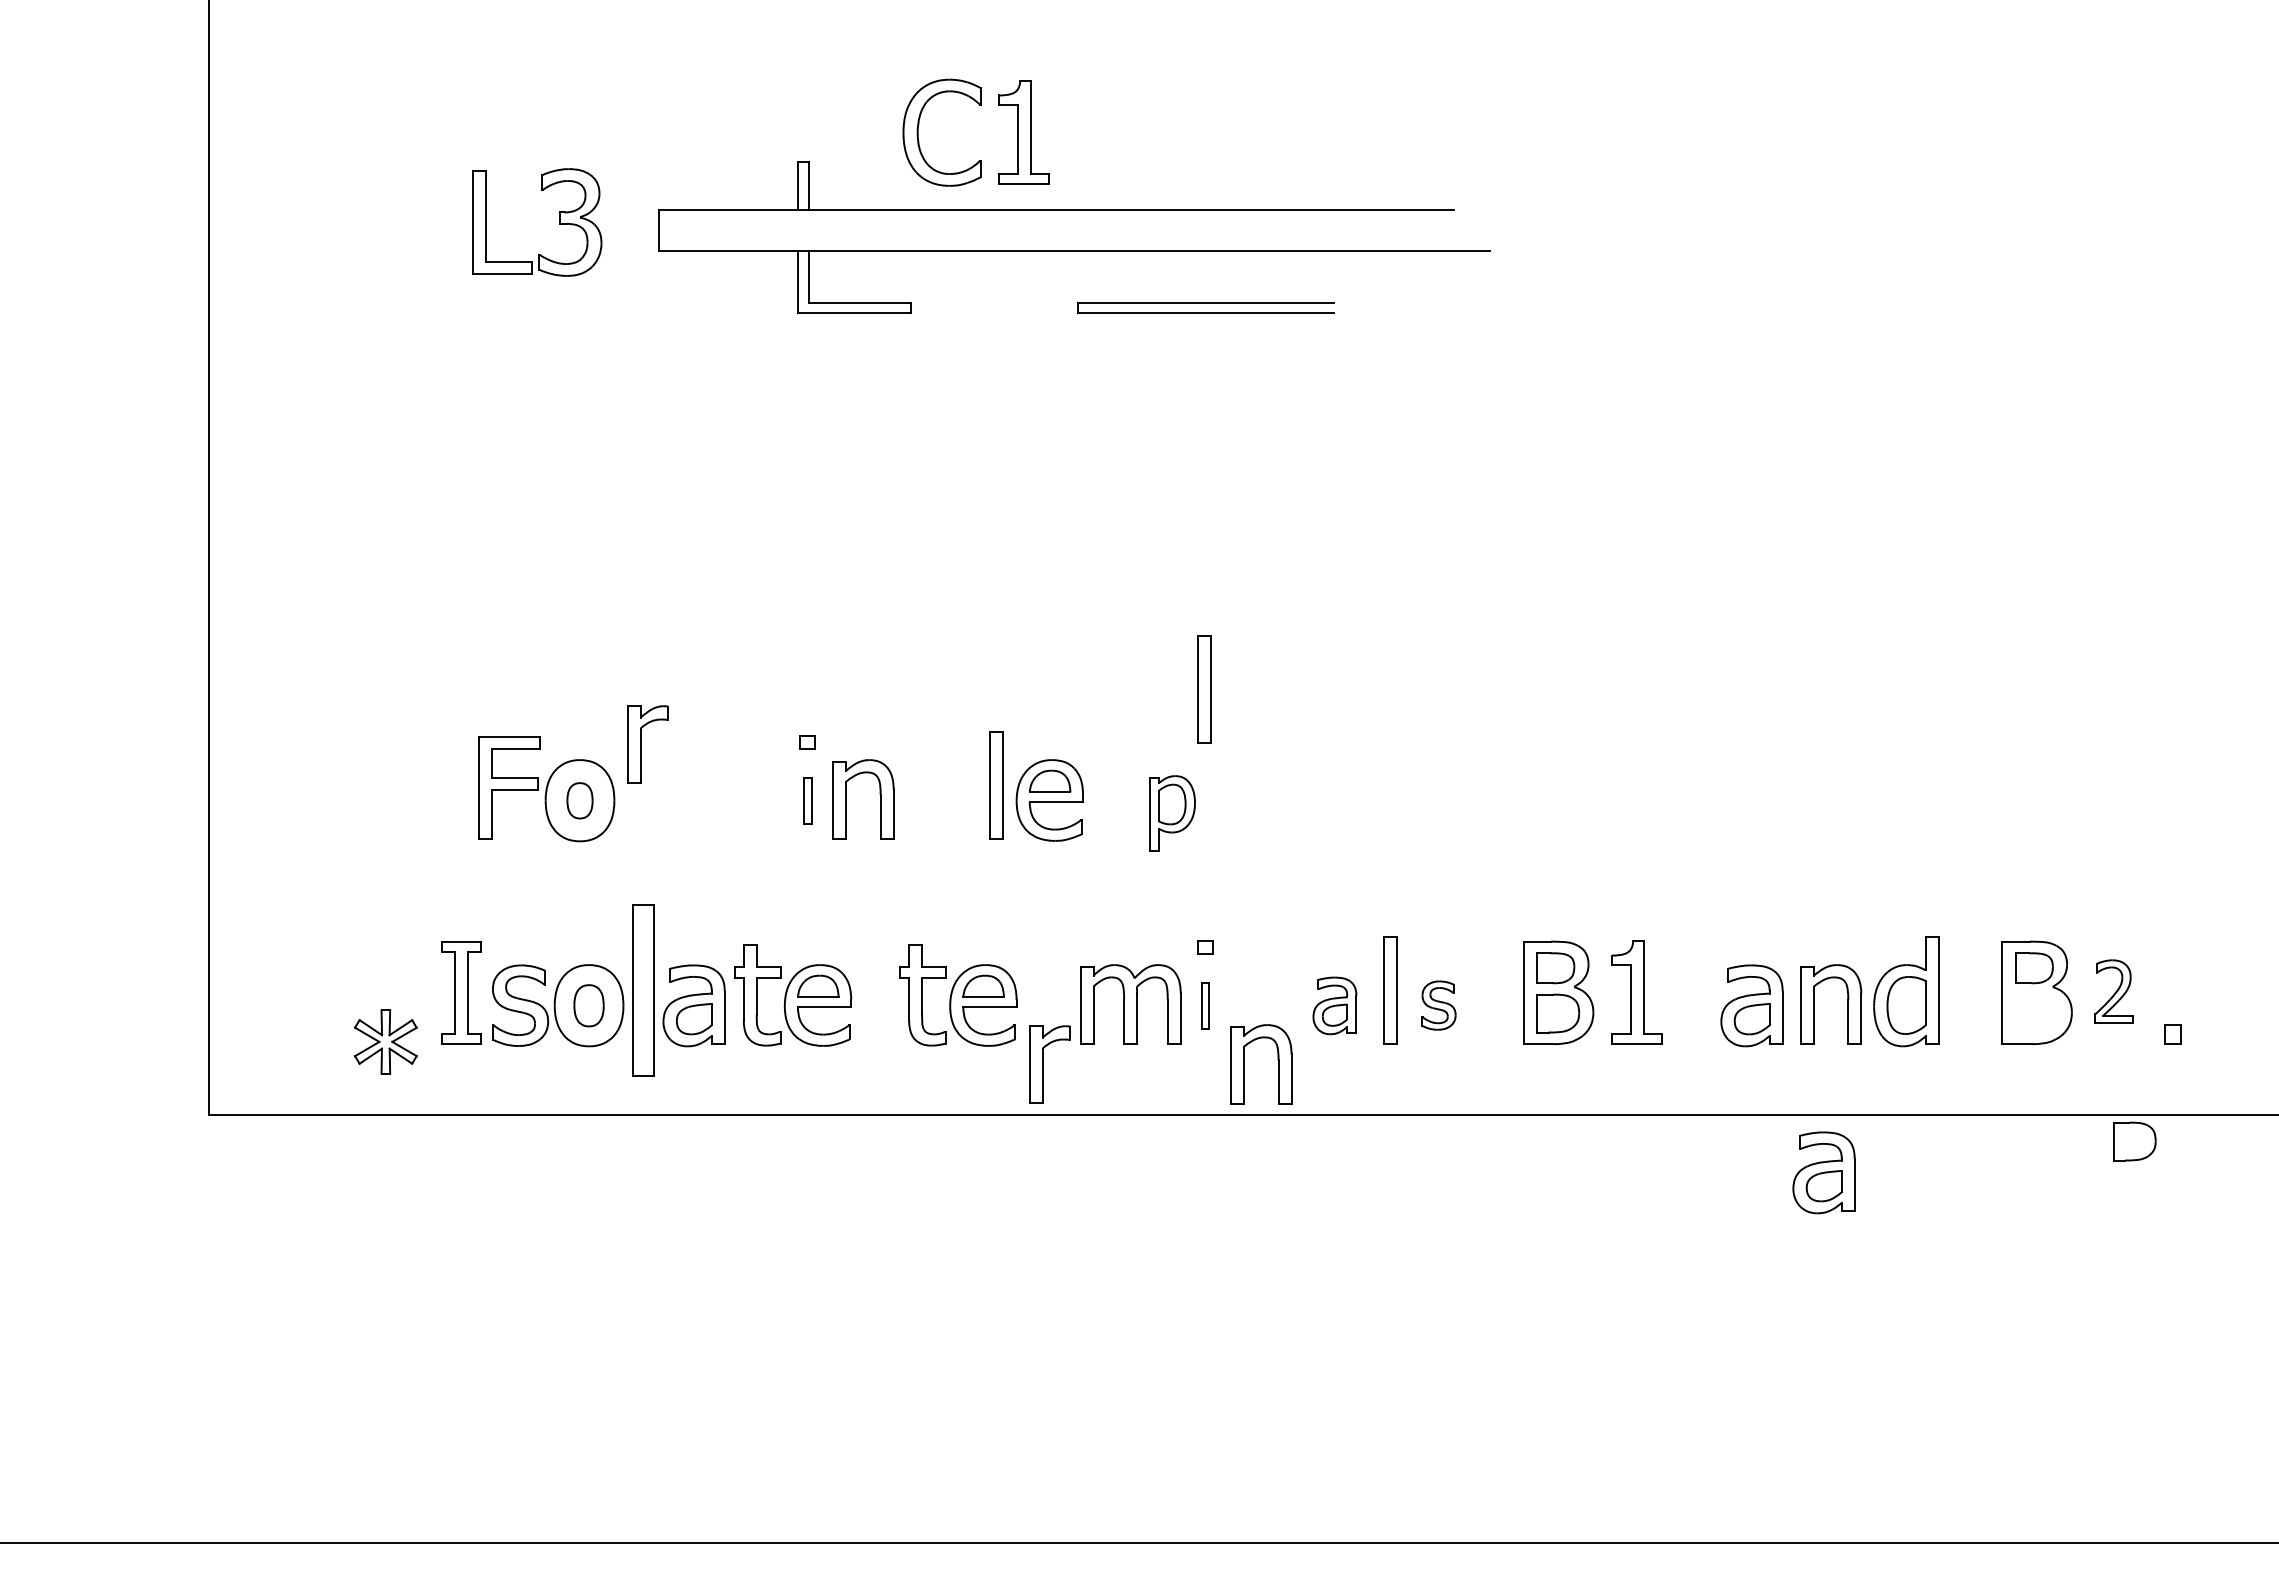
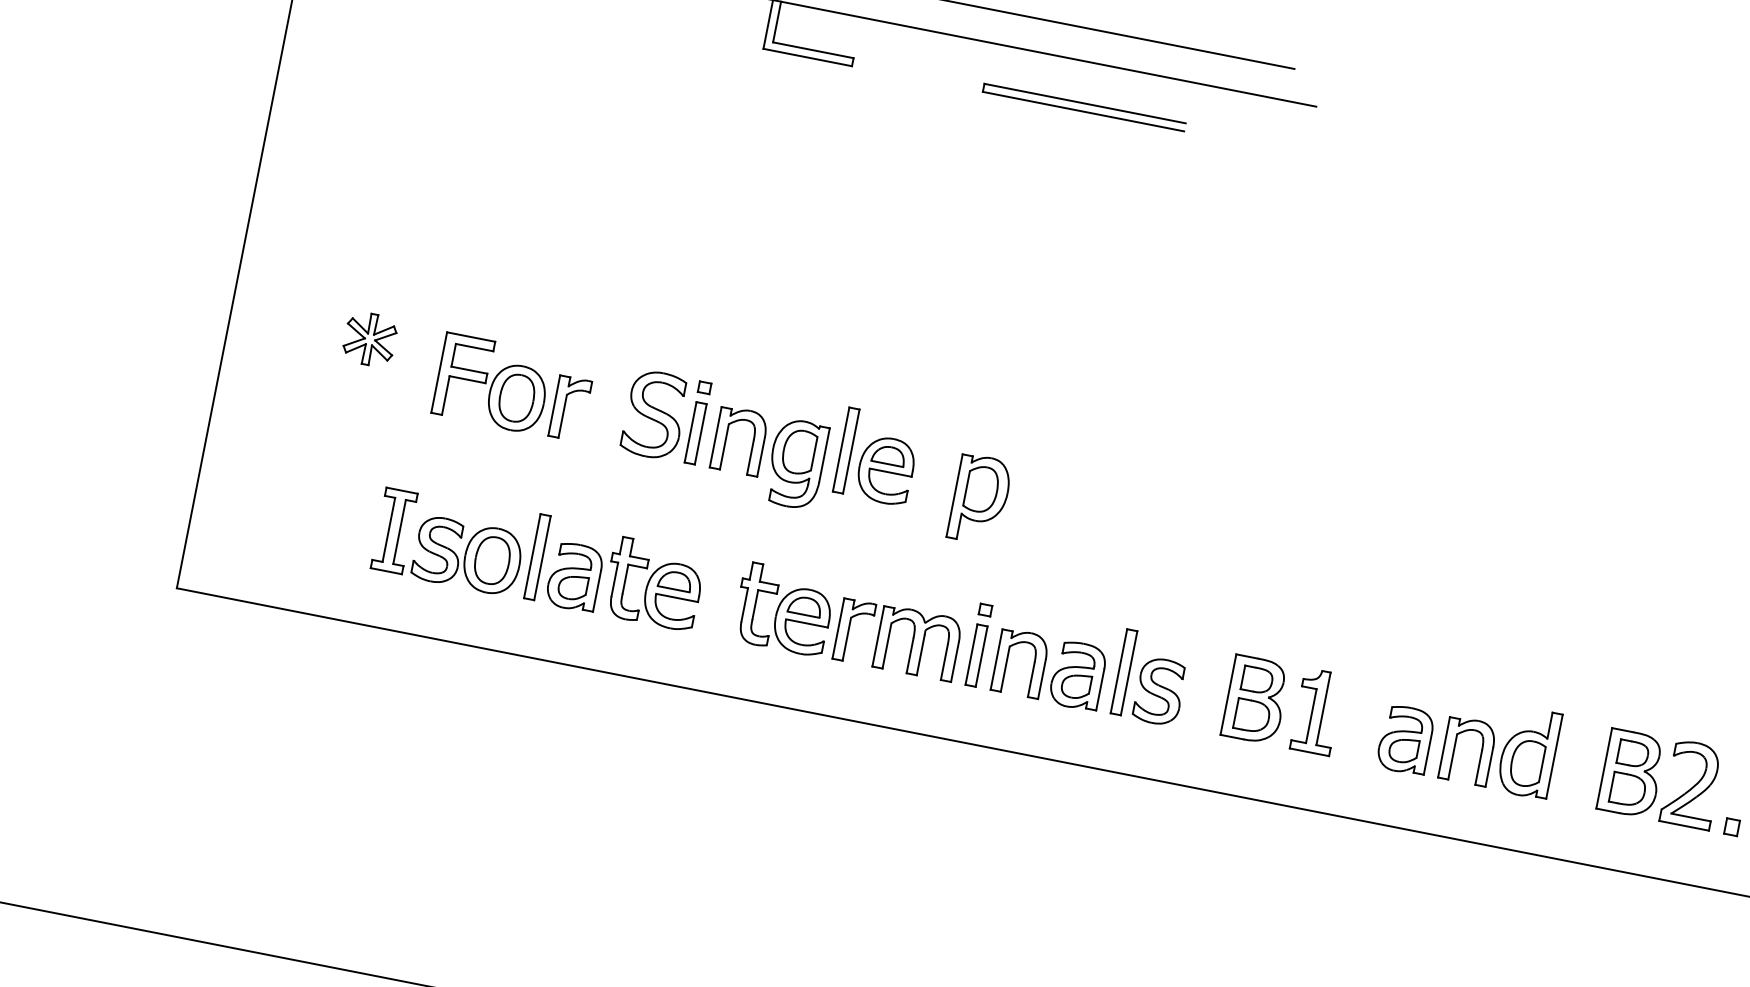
part: (1204, 689) -> (1024, 407), removed
part: (647, 744) -> (569, 408), moved
part: (752, 787) -> (654, 414), added
part: (579, 800) -> (516, 398), size x1.67
part: (807, 800) -> (695, 433), size x1.67
part: (1172, 813) -> (980, 499), size x1.43
part: (938, 814) -> (796, 464), added
part: (643, 990) -> (537, 557), size x0.62
part: (2114, 991) -> (1692, 784), size x1.67
part: (588, 1005) -> (491, 560), size x1.43
part: (1205, 1005) -> (976, 655), size x1.67
part: (1334, 1005) -> (1077, 675), size x1.43
part: (1438, 1005) -> (1159, 691), size x1.67
part: (385, 1041) -> (369, 339), moved
part: (1277, 1060) -> (1033, 662), moved
part: (1049, 1064) -> (853, 631), moved
part: (2134, 1141) -> (1627, 789), moved
part: (1823, 1172) -> (1436, 881), removed

